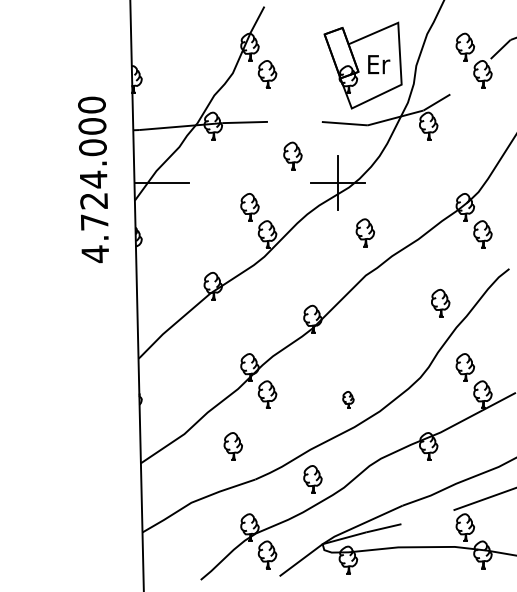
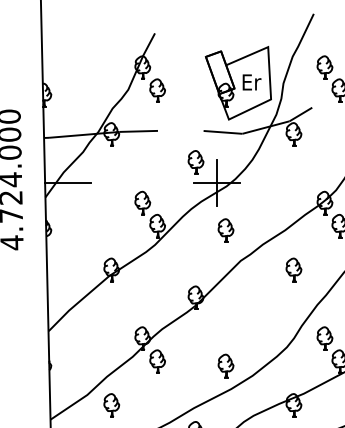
part: (292, 155) -> (195, 161), moved
part: (365, 232) -> (226, 230), moved
part: (440, 302) -> (293, 269), moved
part: (348, 399) -> (226, 365), size x1.67
part: (232, 446) -> (111, 405), moved

